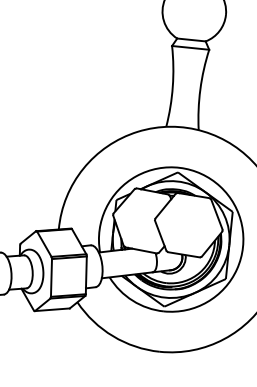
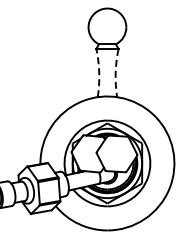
arc: (173, 87) -> (99, 73), solid -> dashed
arc: (199, 90) -> (115, 73), solid -> dashed

